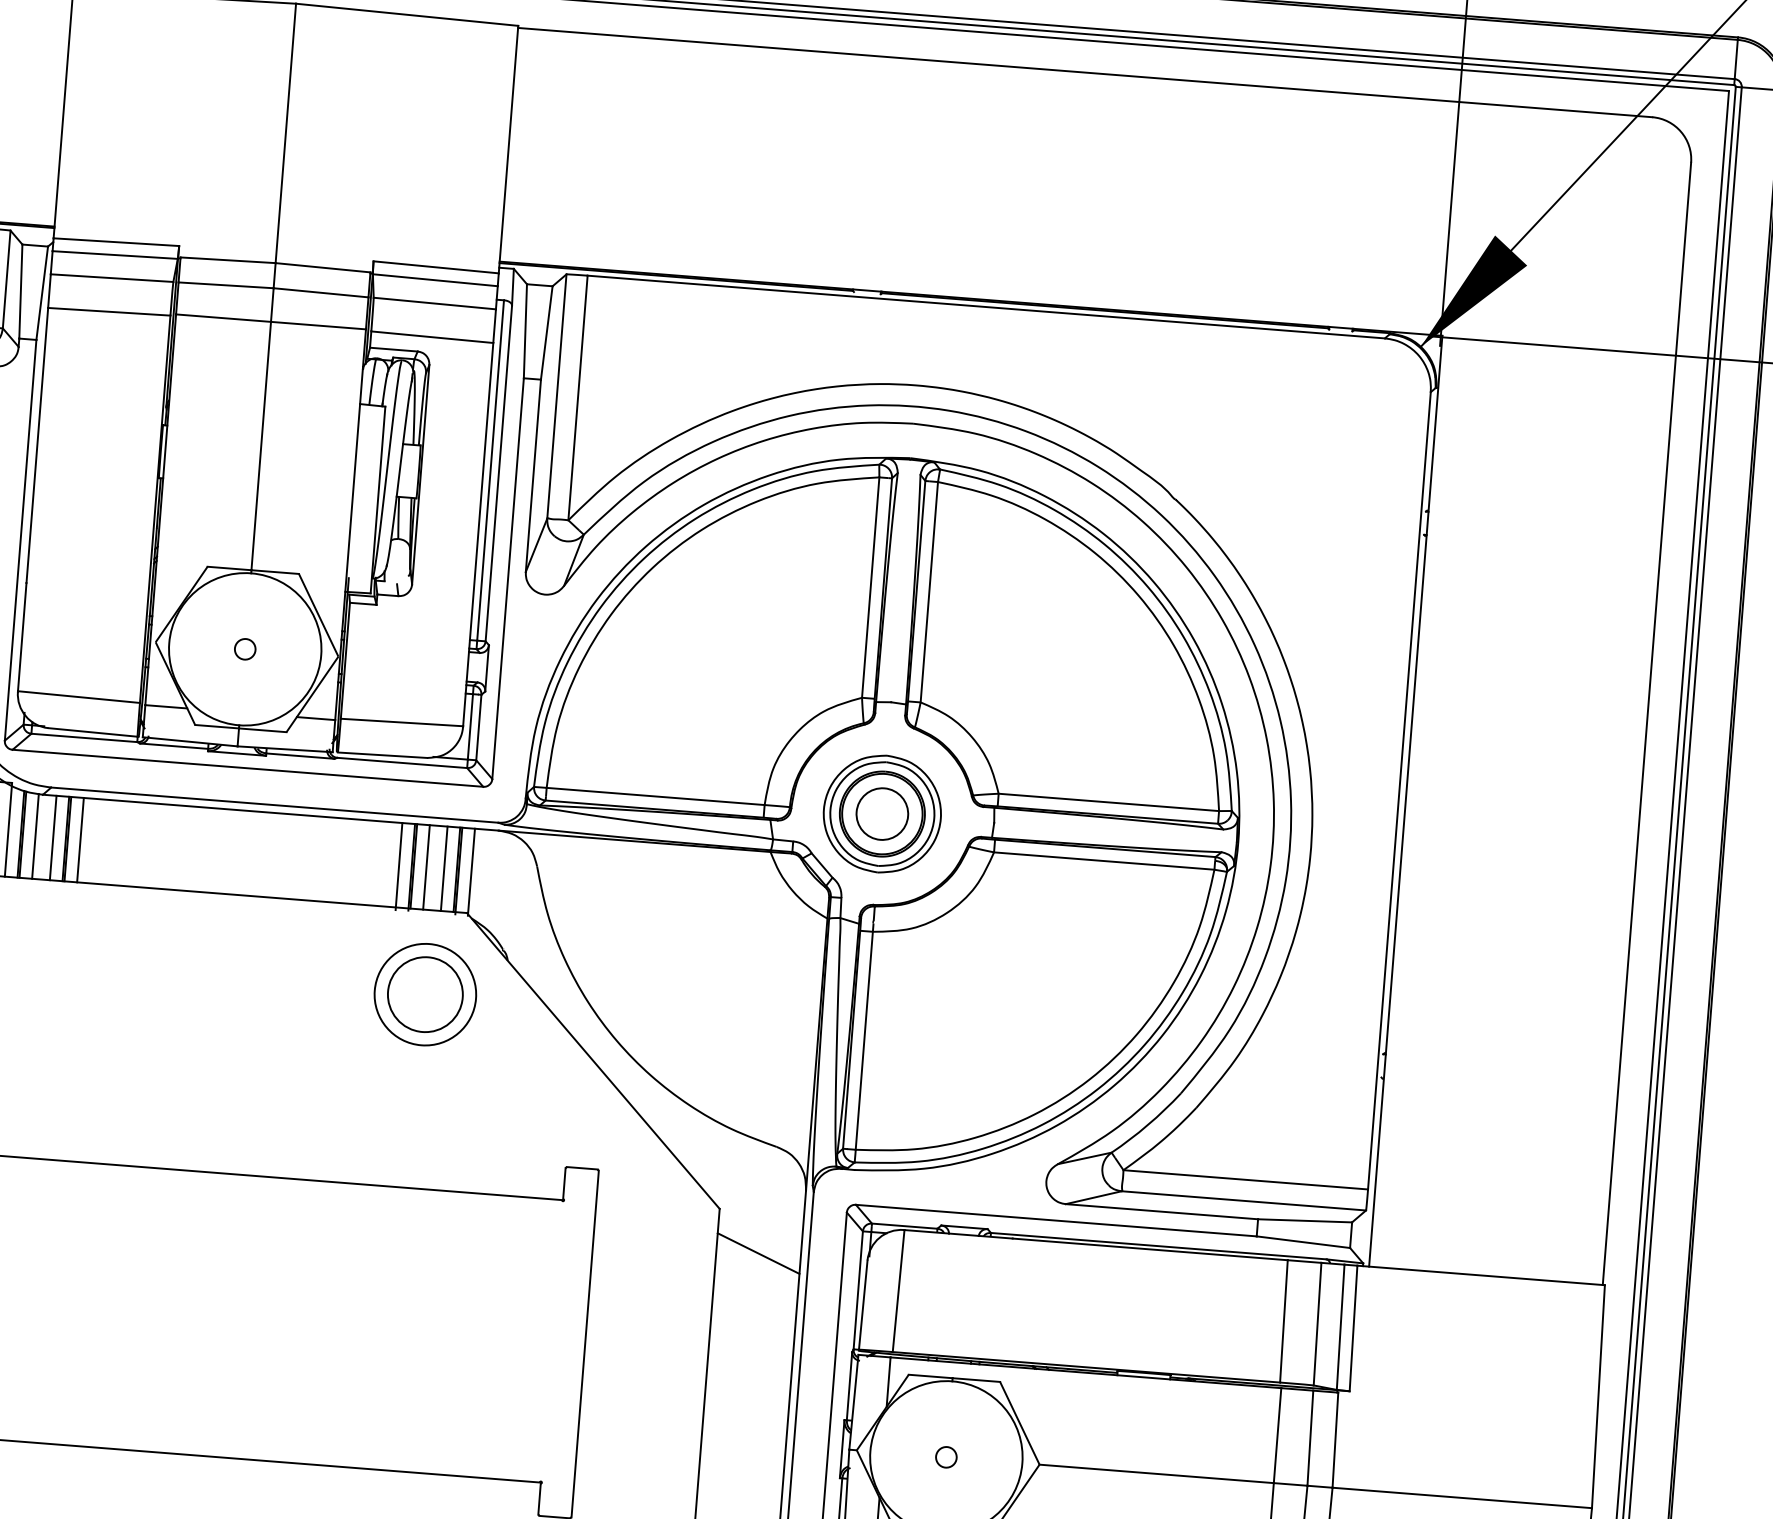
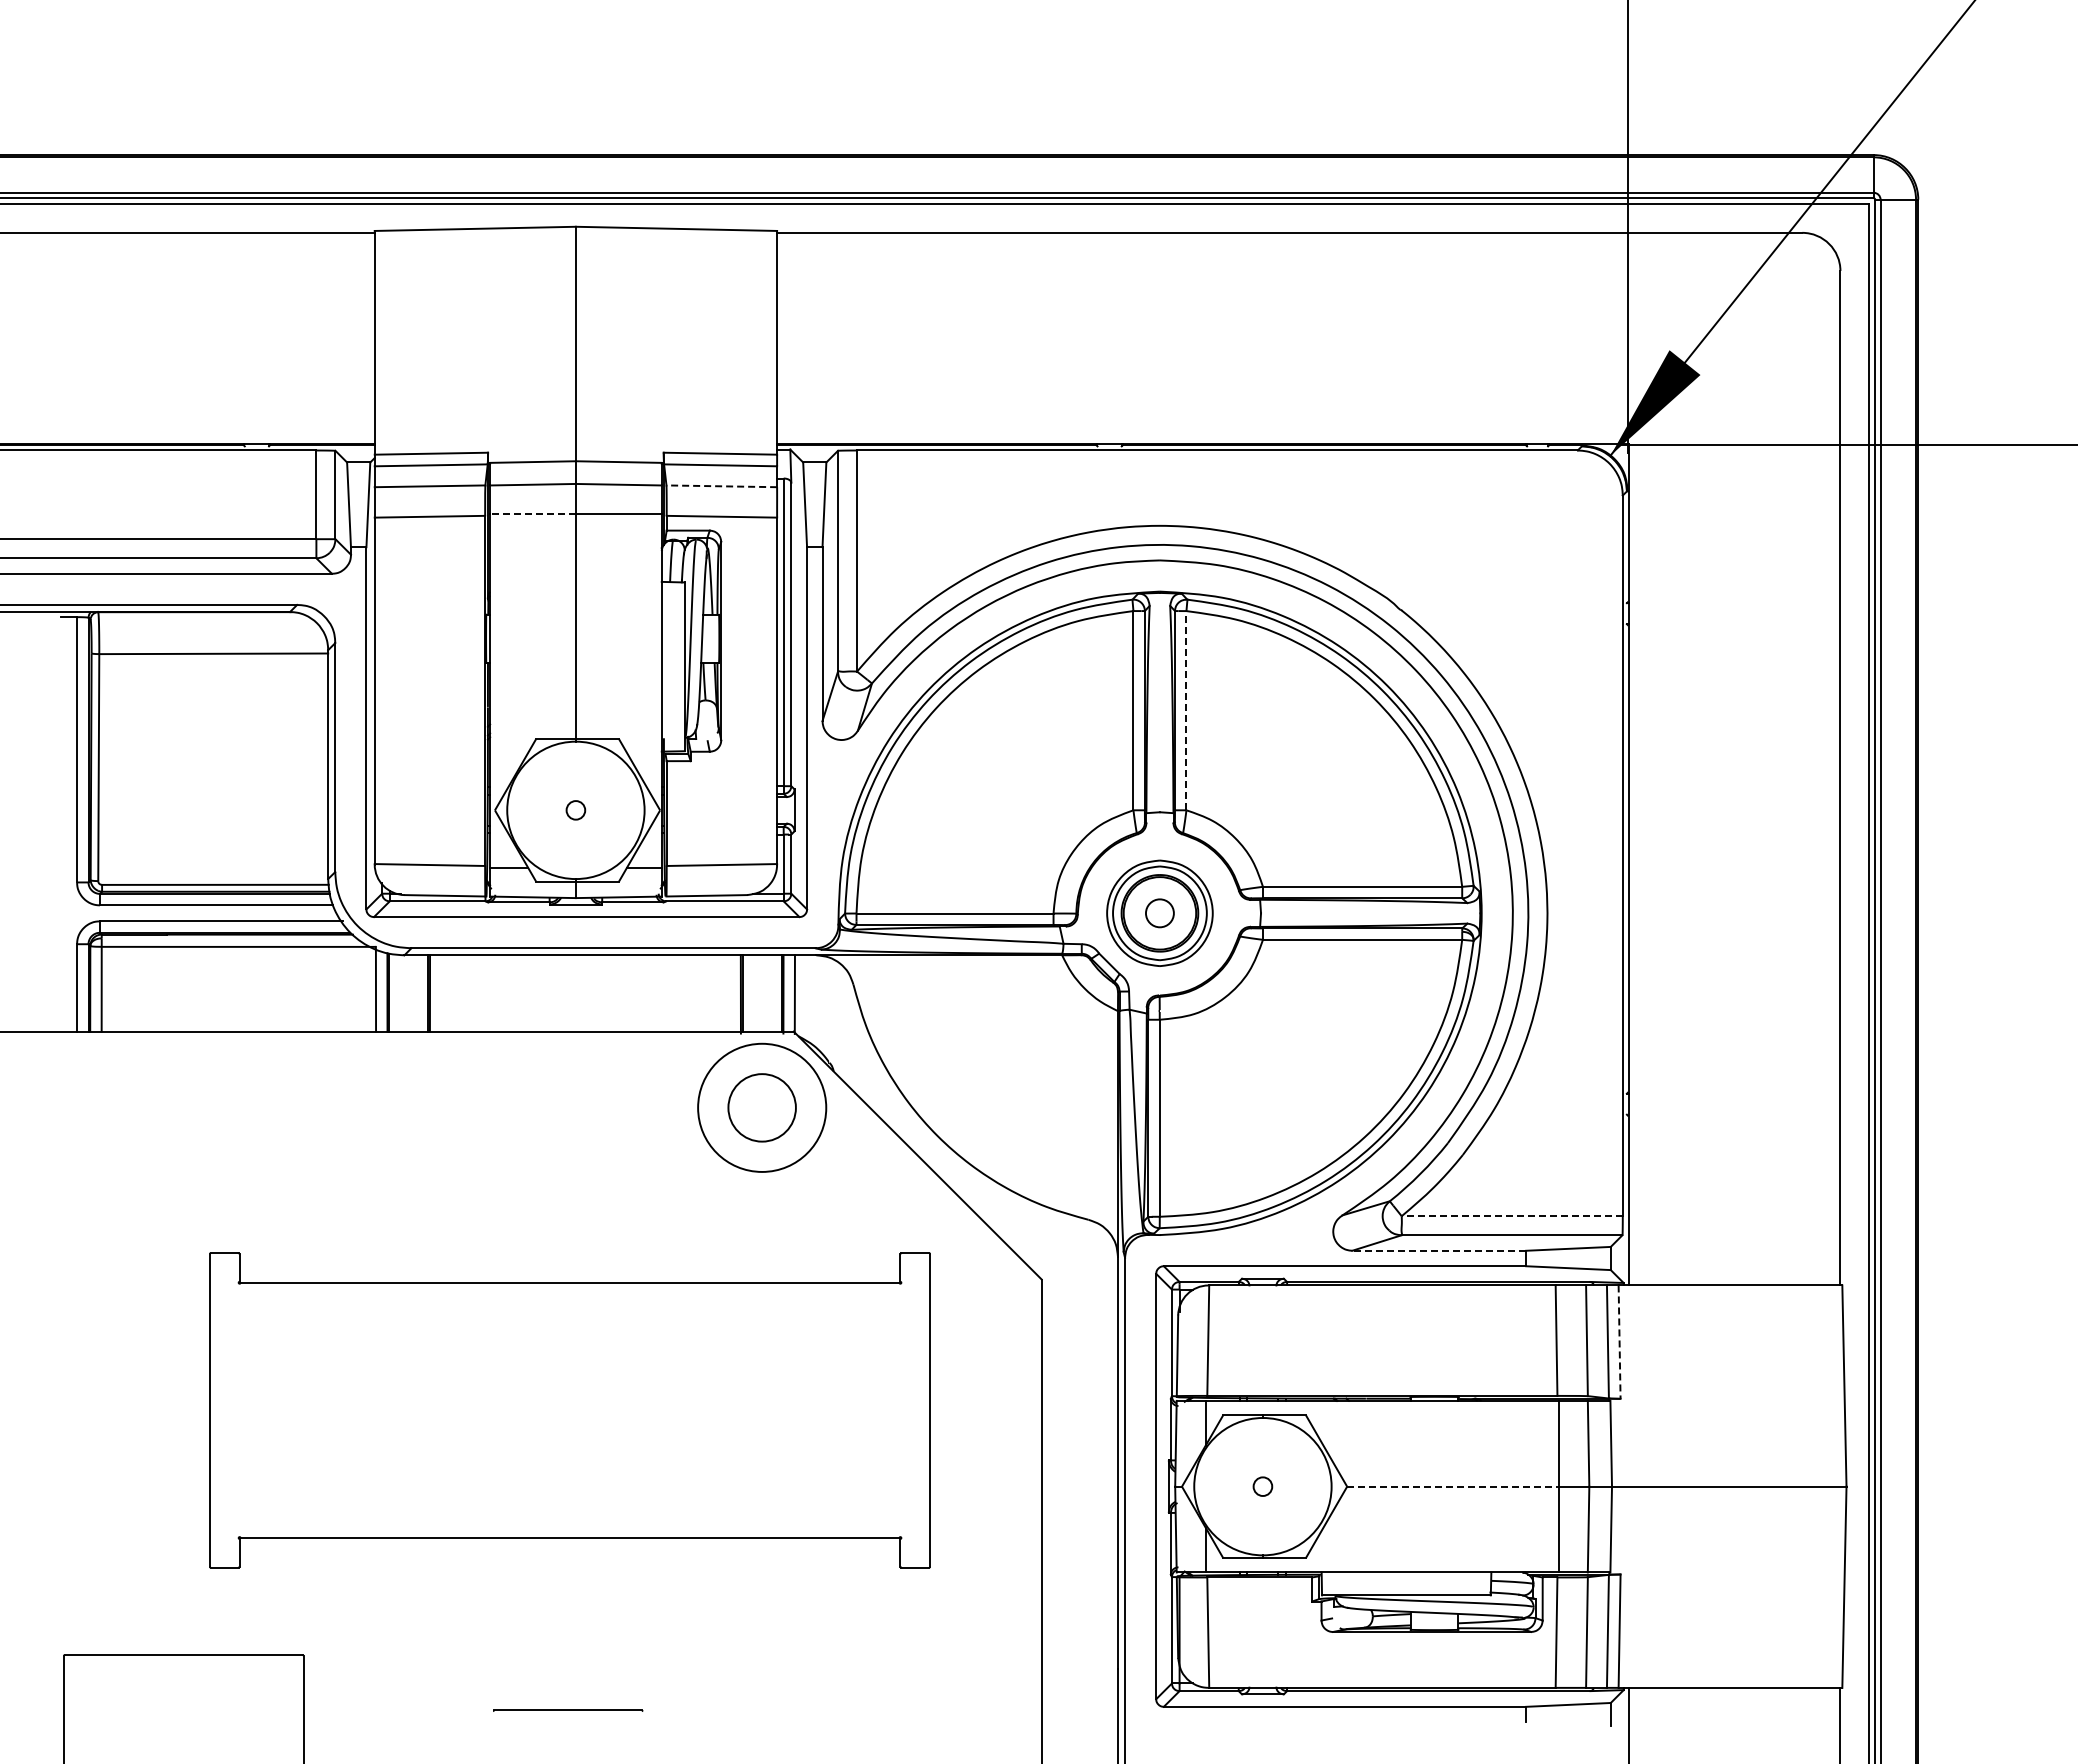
line: (434, 303) -> (721, 486), solid -> dashed
line: (224, 318) -> (533, 514), solid -> dashed
line: (929, 592) -> (1186, 710), solid -> dashed
circle: (881, 814) -> (1159, 913), size x0.6
line: (35, 835) -> (400, 992), removed
line: (52, 838) -> (416, 993), removed
line: (80, 840) -> (441, 993), removed
line: (399, 866) -> (729, 994), removed
line: (426, 867) -> (754, 993), removed
line: (444, 868) -> (770, 993), removed
circle: (424, 994) -> (761, 1107), size x1.4
line: (1246, 1180) -> (1512, 1216), solid -> dashed
line: (1162, 1211) -> (1439, 1250), solid -> dashed
line: (758, 1253) -> (1079, 1316), removed
line: (1353, 1328) -> (1619, 1342), solid -> dashed
line: (1157, 1473) -> (1453, 1486), solid -> dashed

